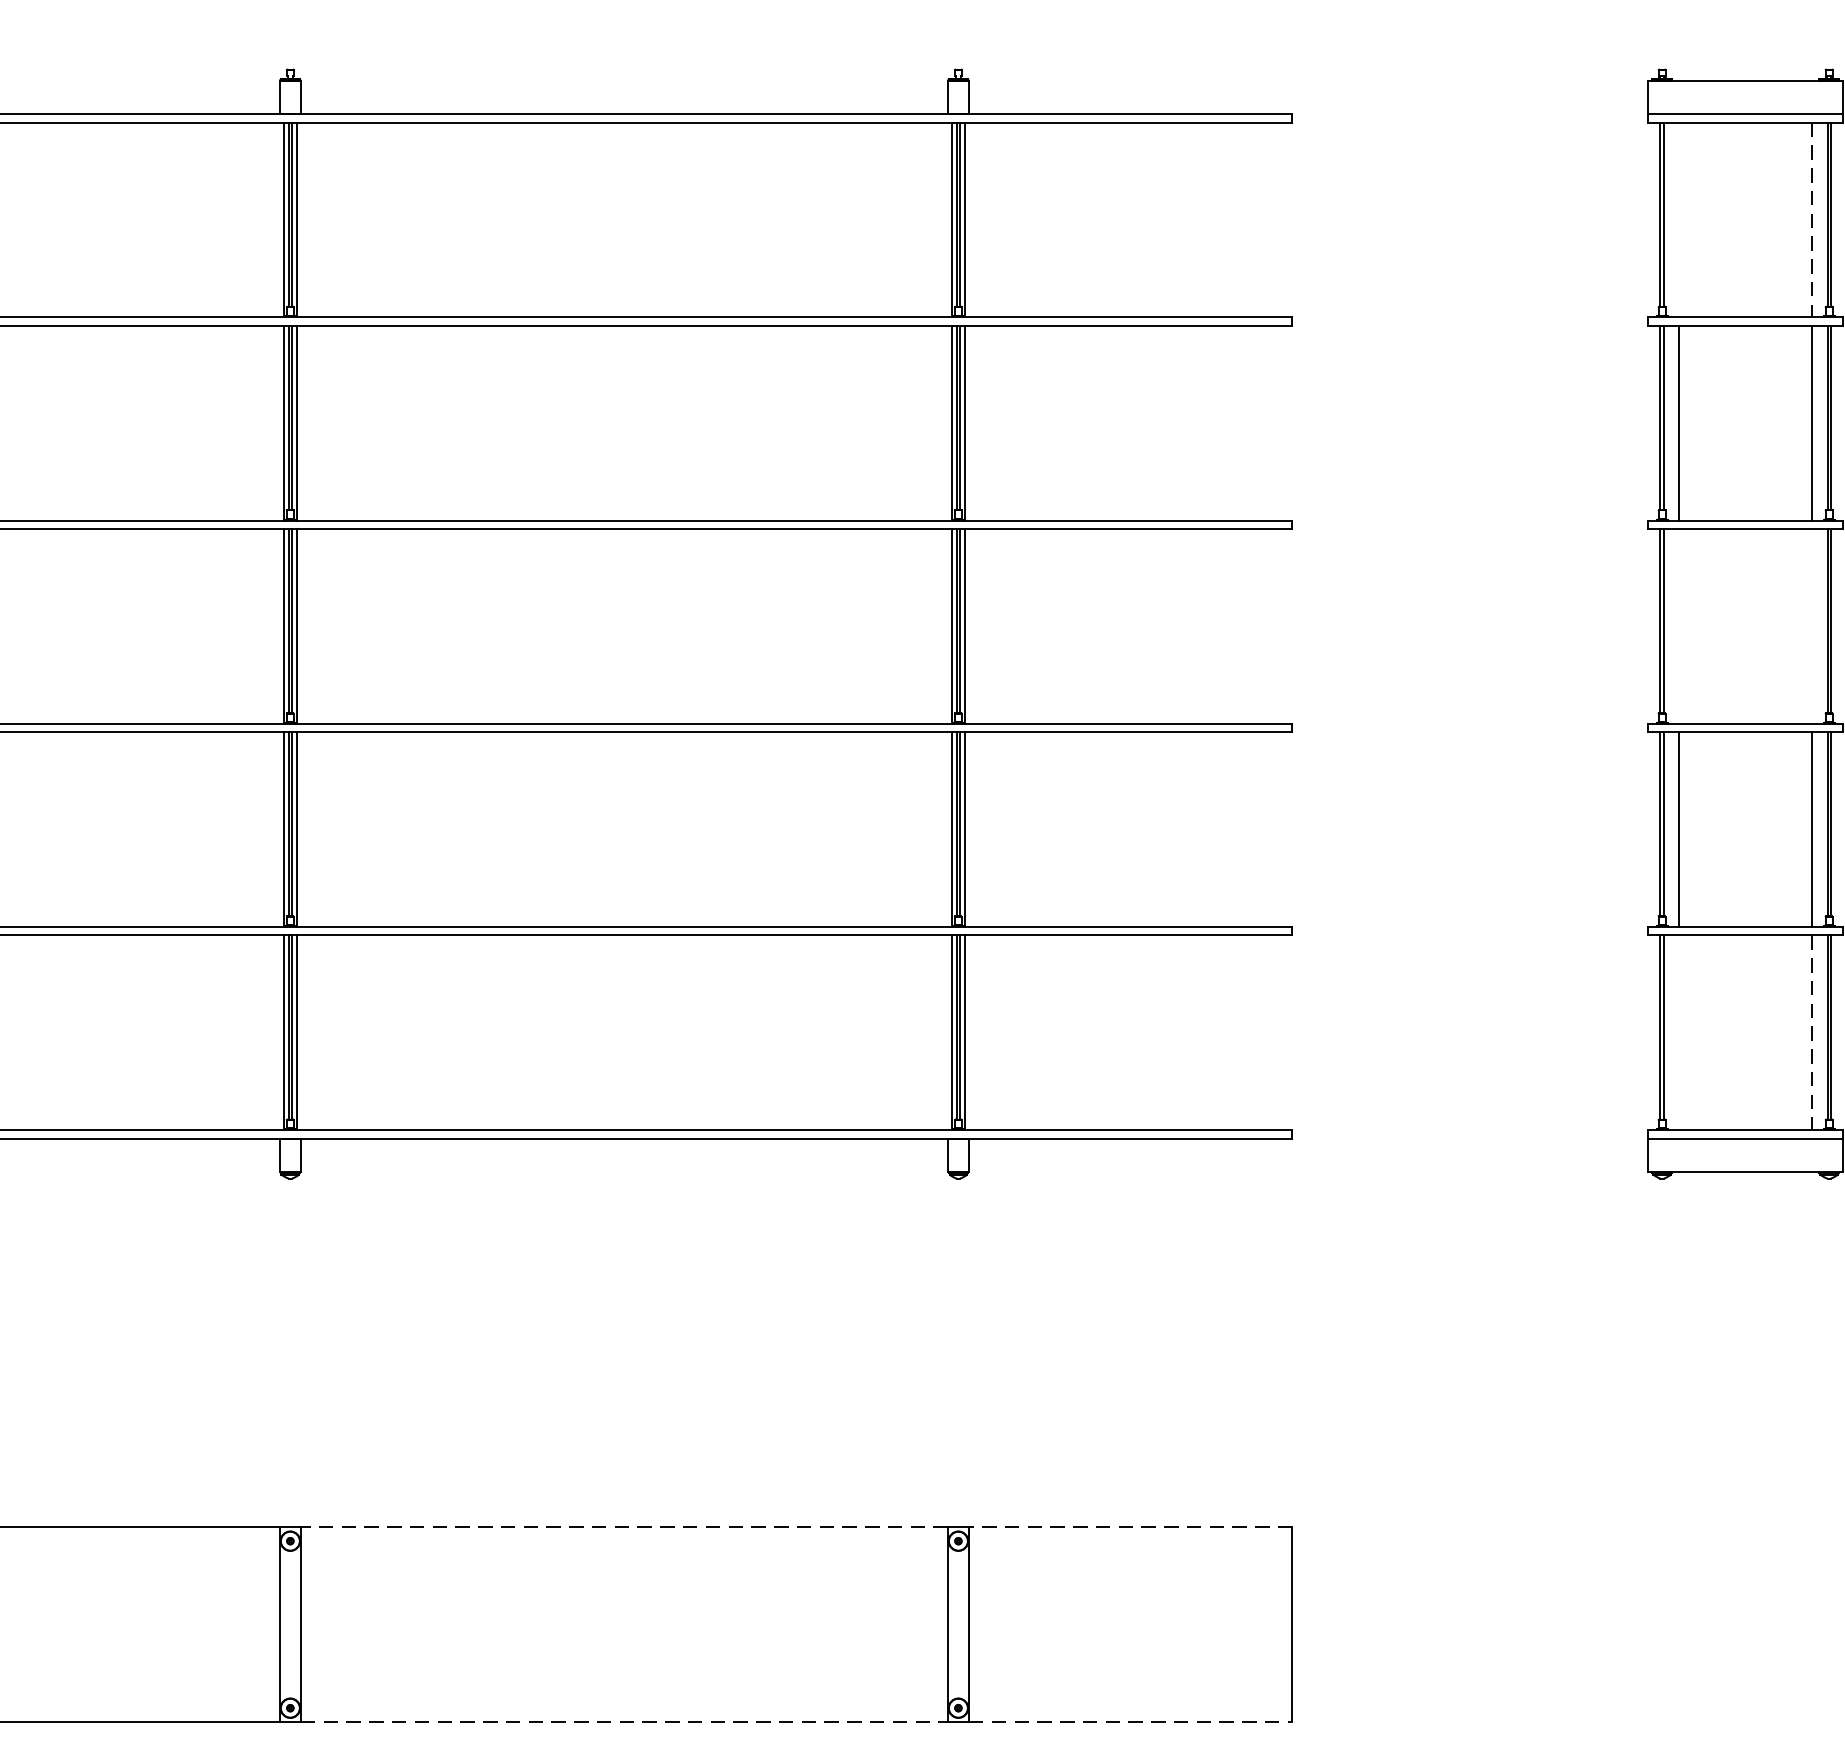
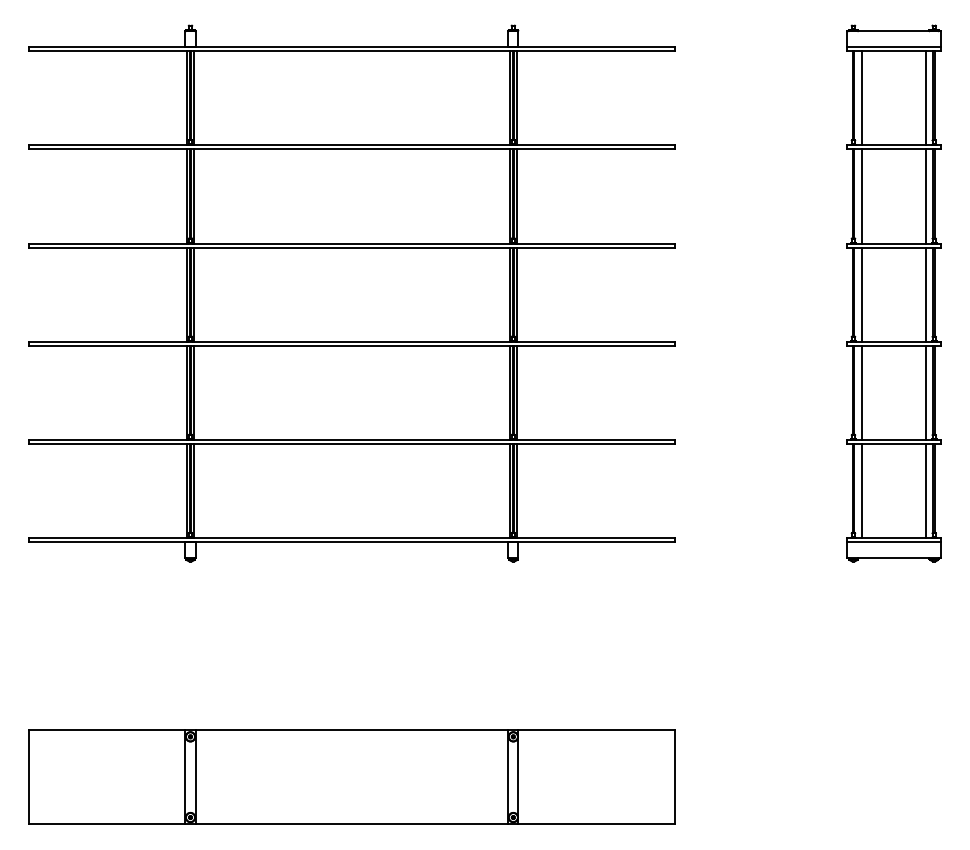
line: (1678, 220) -> (861, 98), added
line: (1813, 220) -> (926, 98), dashed -> solid
line: (1678, 625) -> (861, 294), added
line: (1813, 625) -> (926, 294), added
line: (1678, 1033) -> (861, 491), added
line: (1813, 1033) -> (926, 491), dashed -> solid
line: (623, 1528) -> (351, 730), dashed -> solid
line: (1130, 1528) -> (596, 730), dashed -> solid
line: (625, 1722) -> (352, 824), dashed -> solid
line: (1132, 1722) -> (597, 824), dashed -> solid

